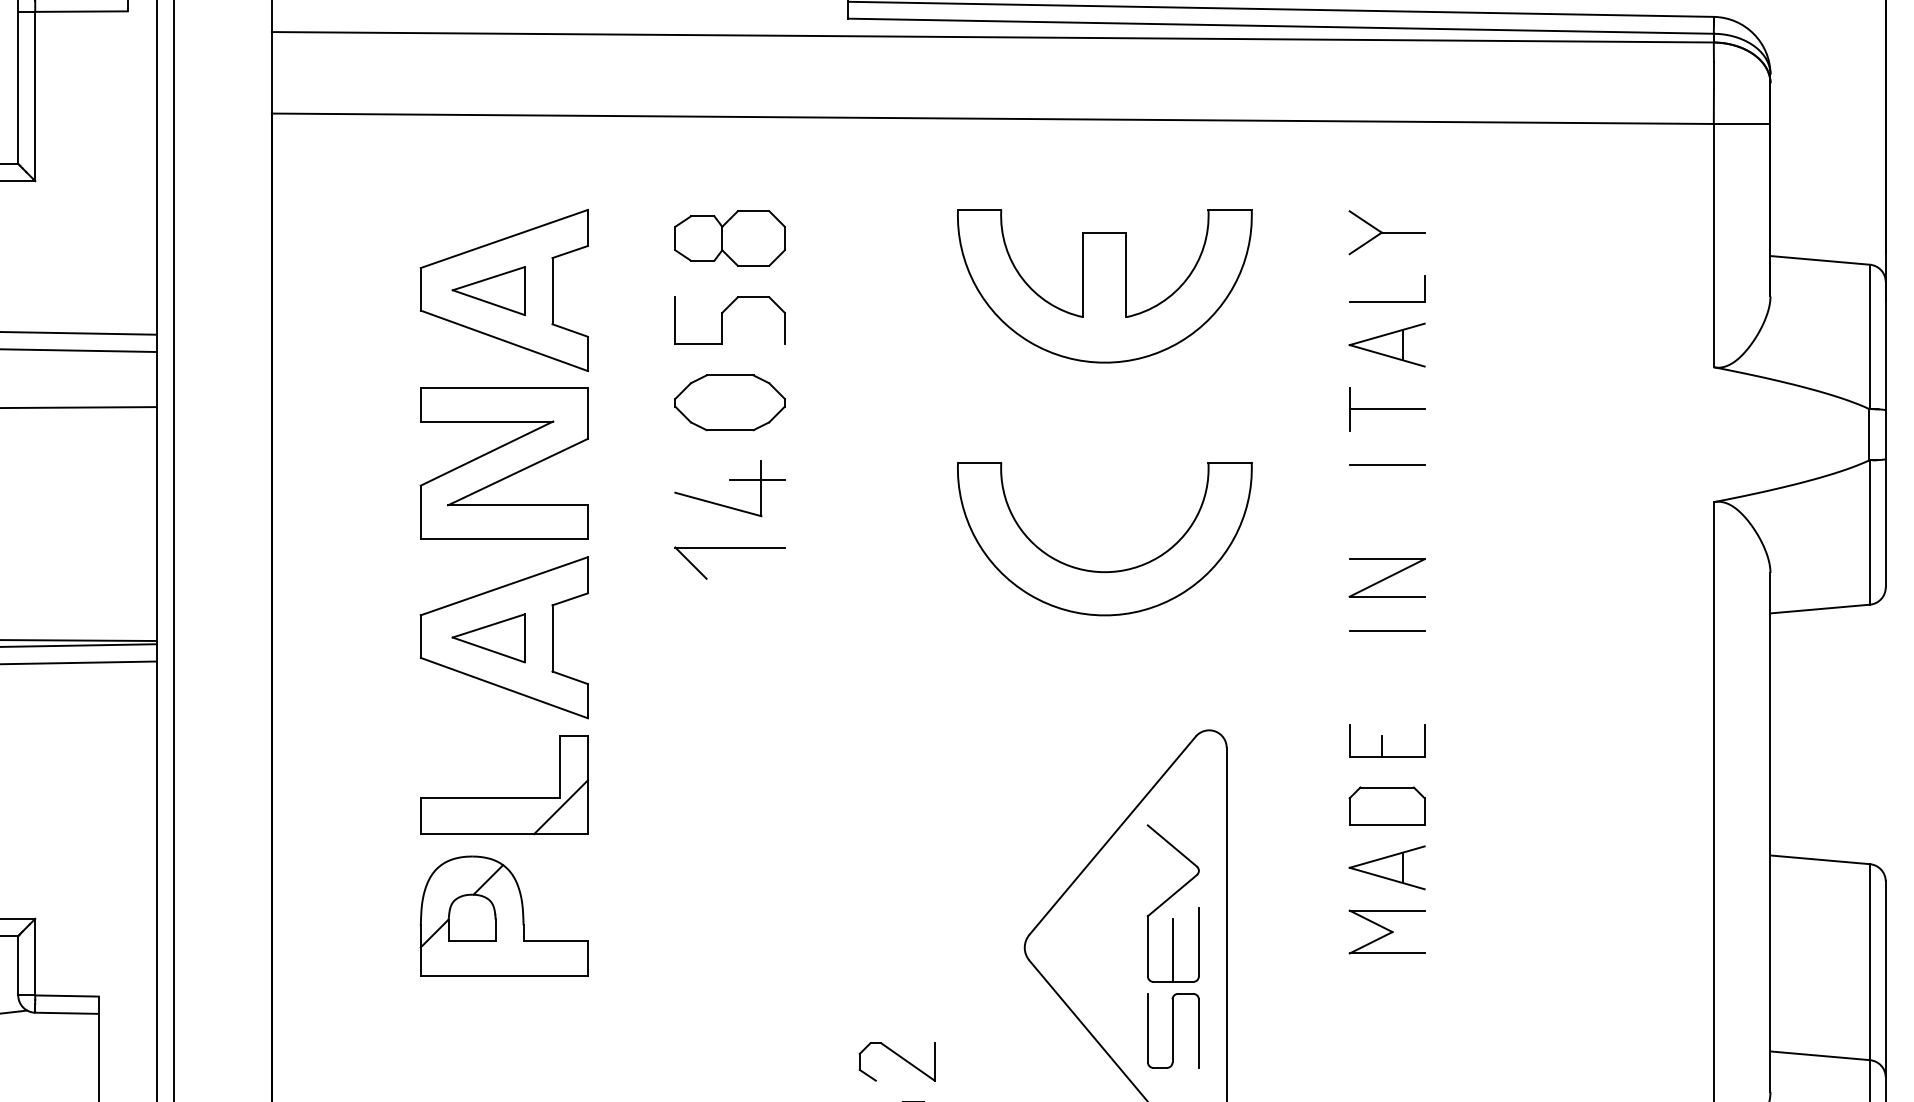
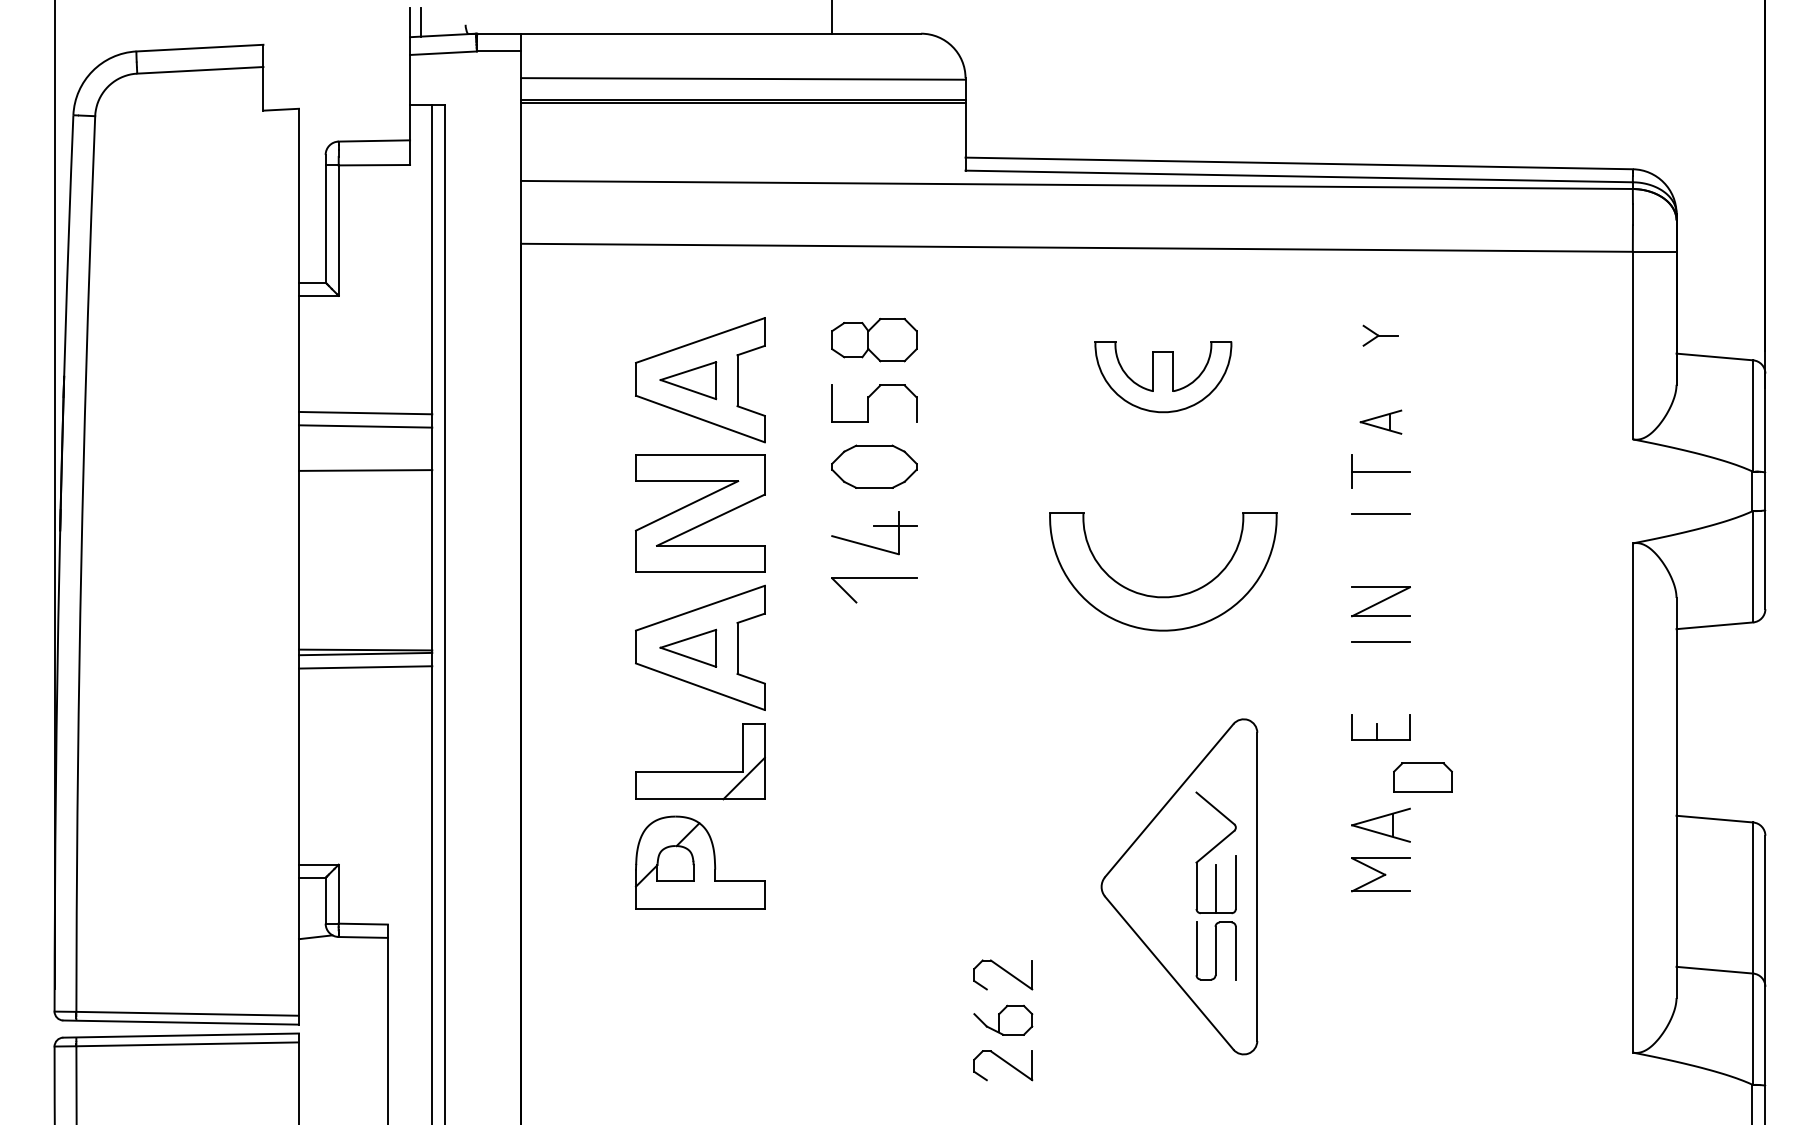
part: (1386, 232) -> (1380, 335), size x0.6
part: (1105, 285) -> (1163, 376), size x0.6
part: (1386, 301) -> (1380, 388), removed
part: (1386, 344) -> (1380, 421), size x0.7
part: (1386, 805) -> (1422, 777), moved

